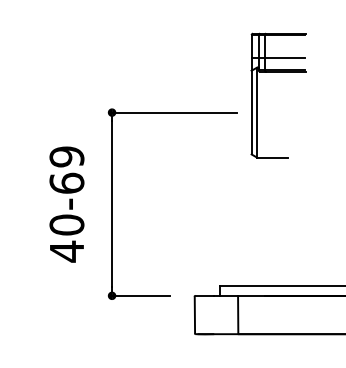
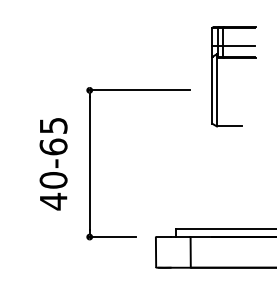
part: (257, 95) -> (217, 76), moved
text: (66, 156) -> (53, 125), 40-69 -> 40-65

